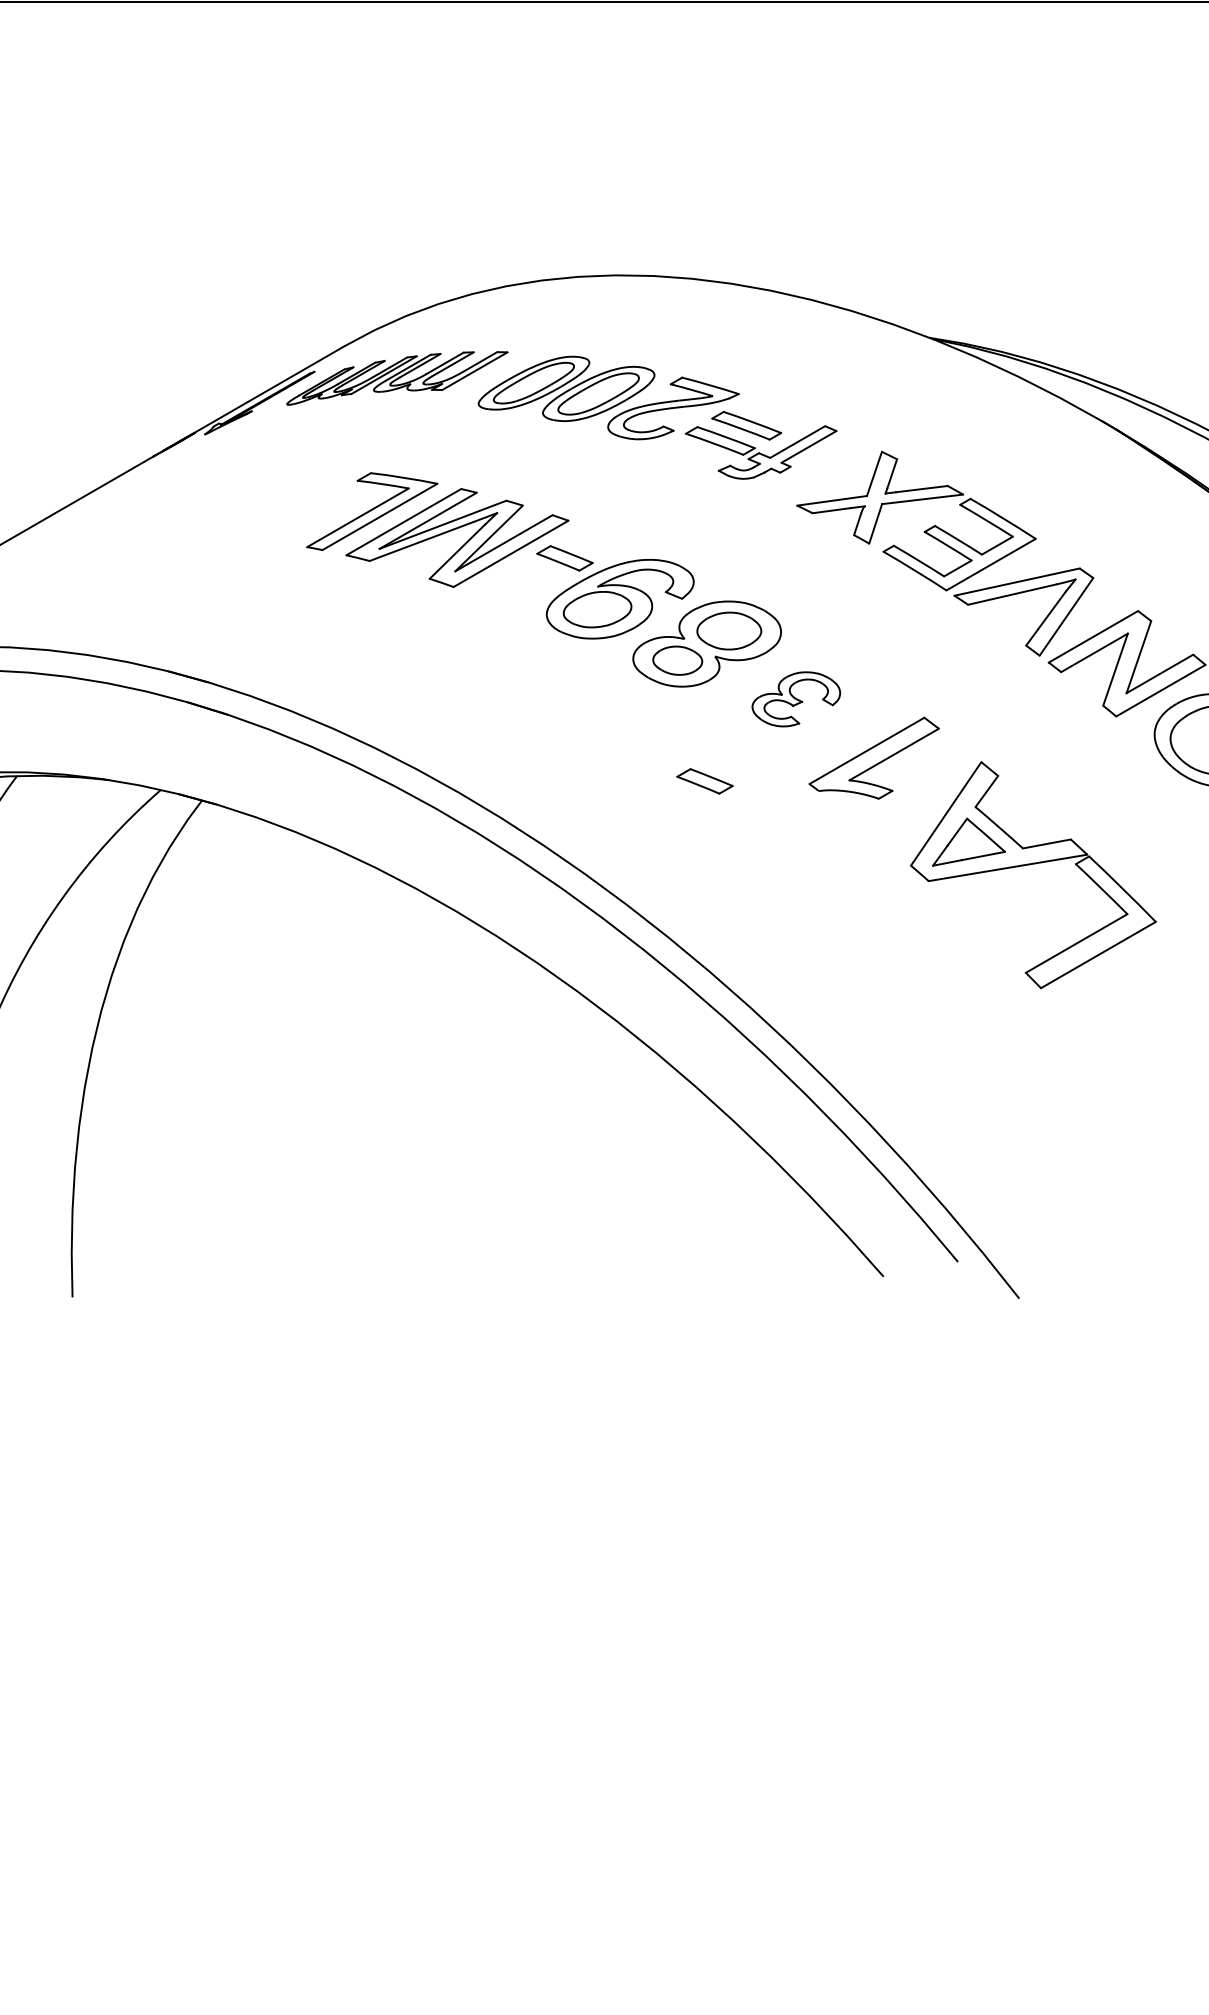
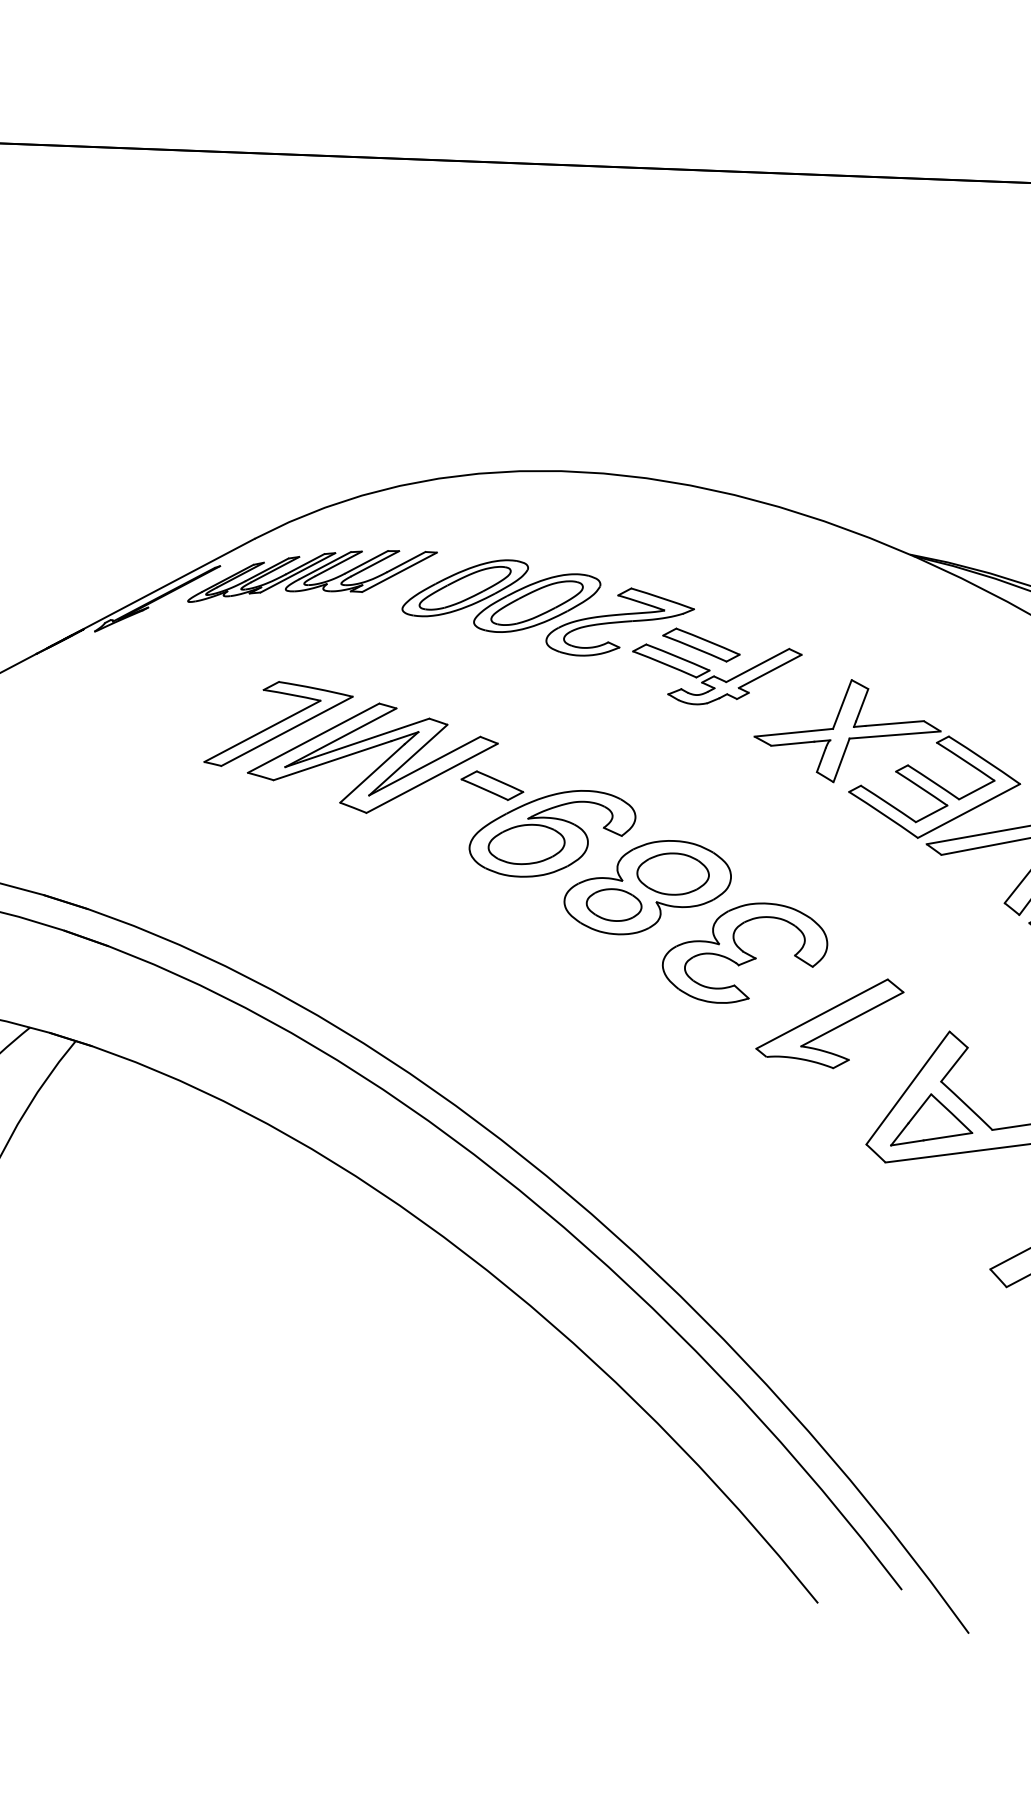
part: (796, 699) -> (745, 953), size x1.67
part: (704, 781) -> (638, 1041), removed

